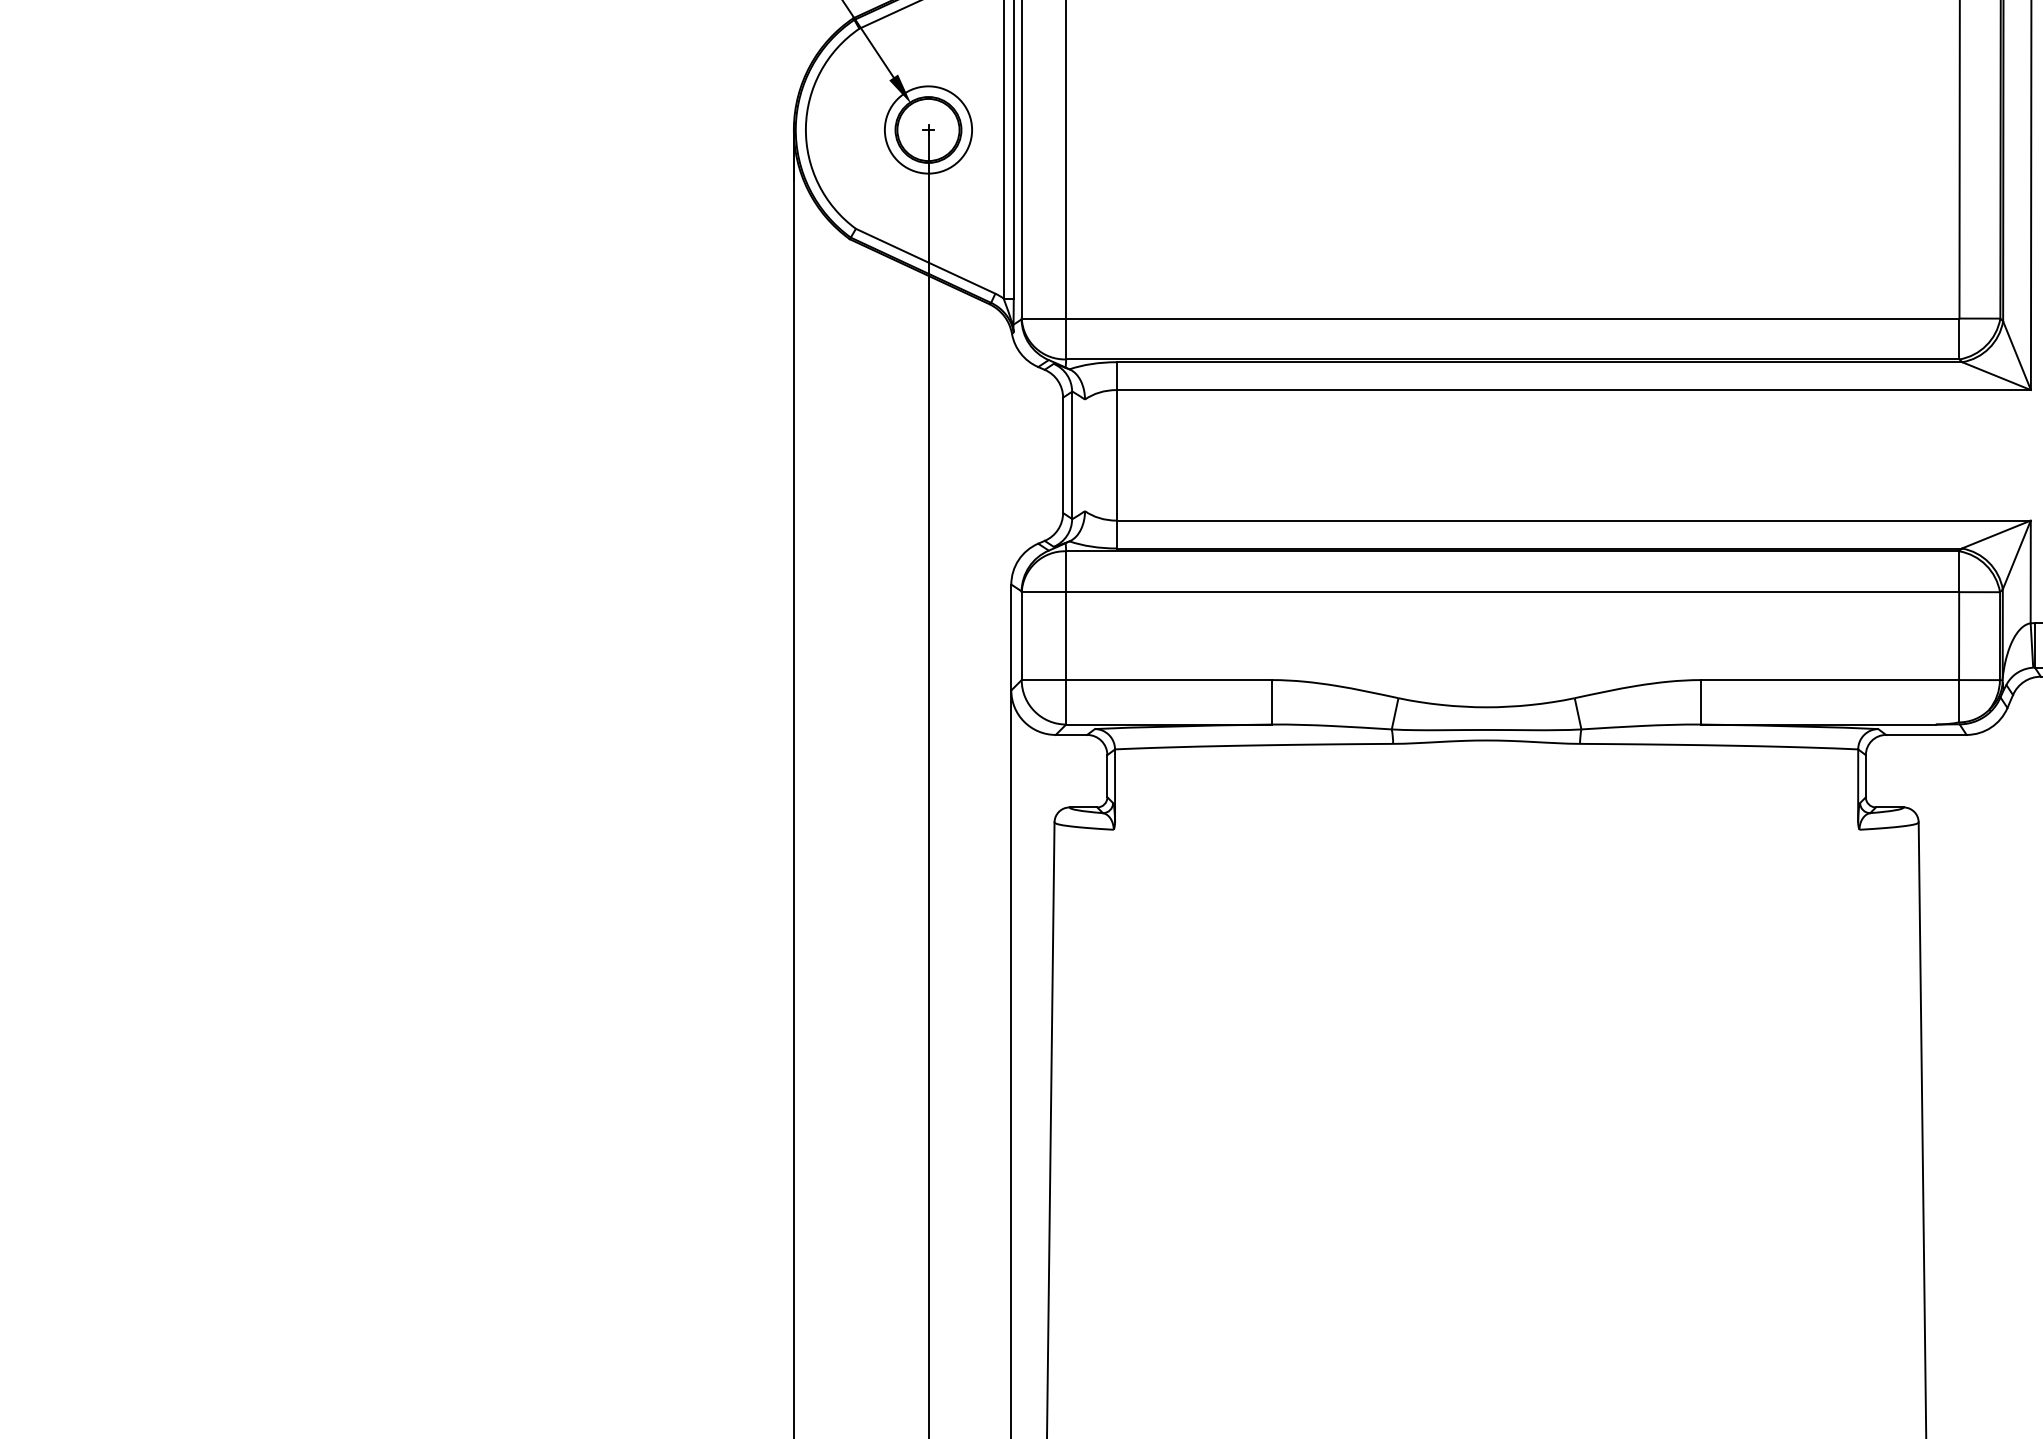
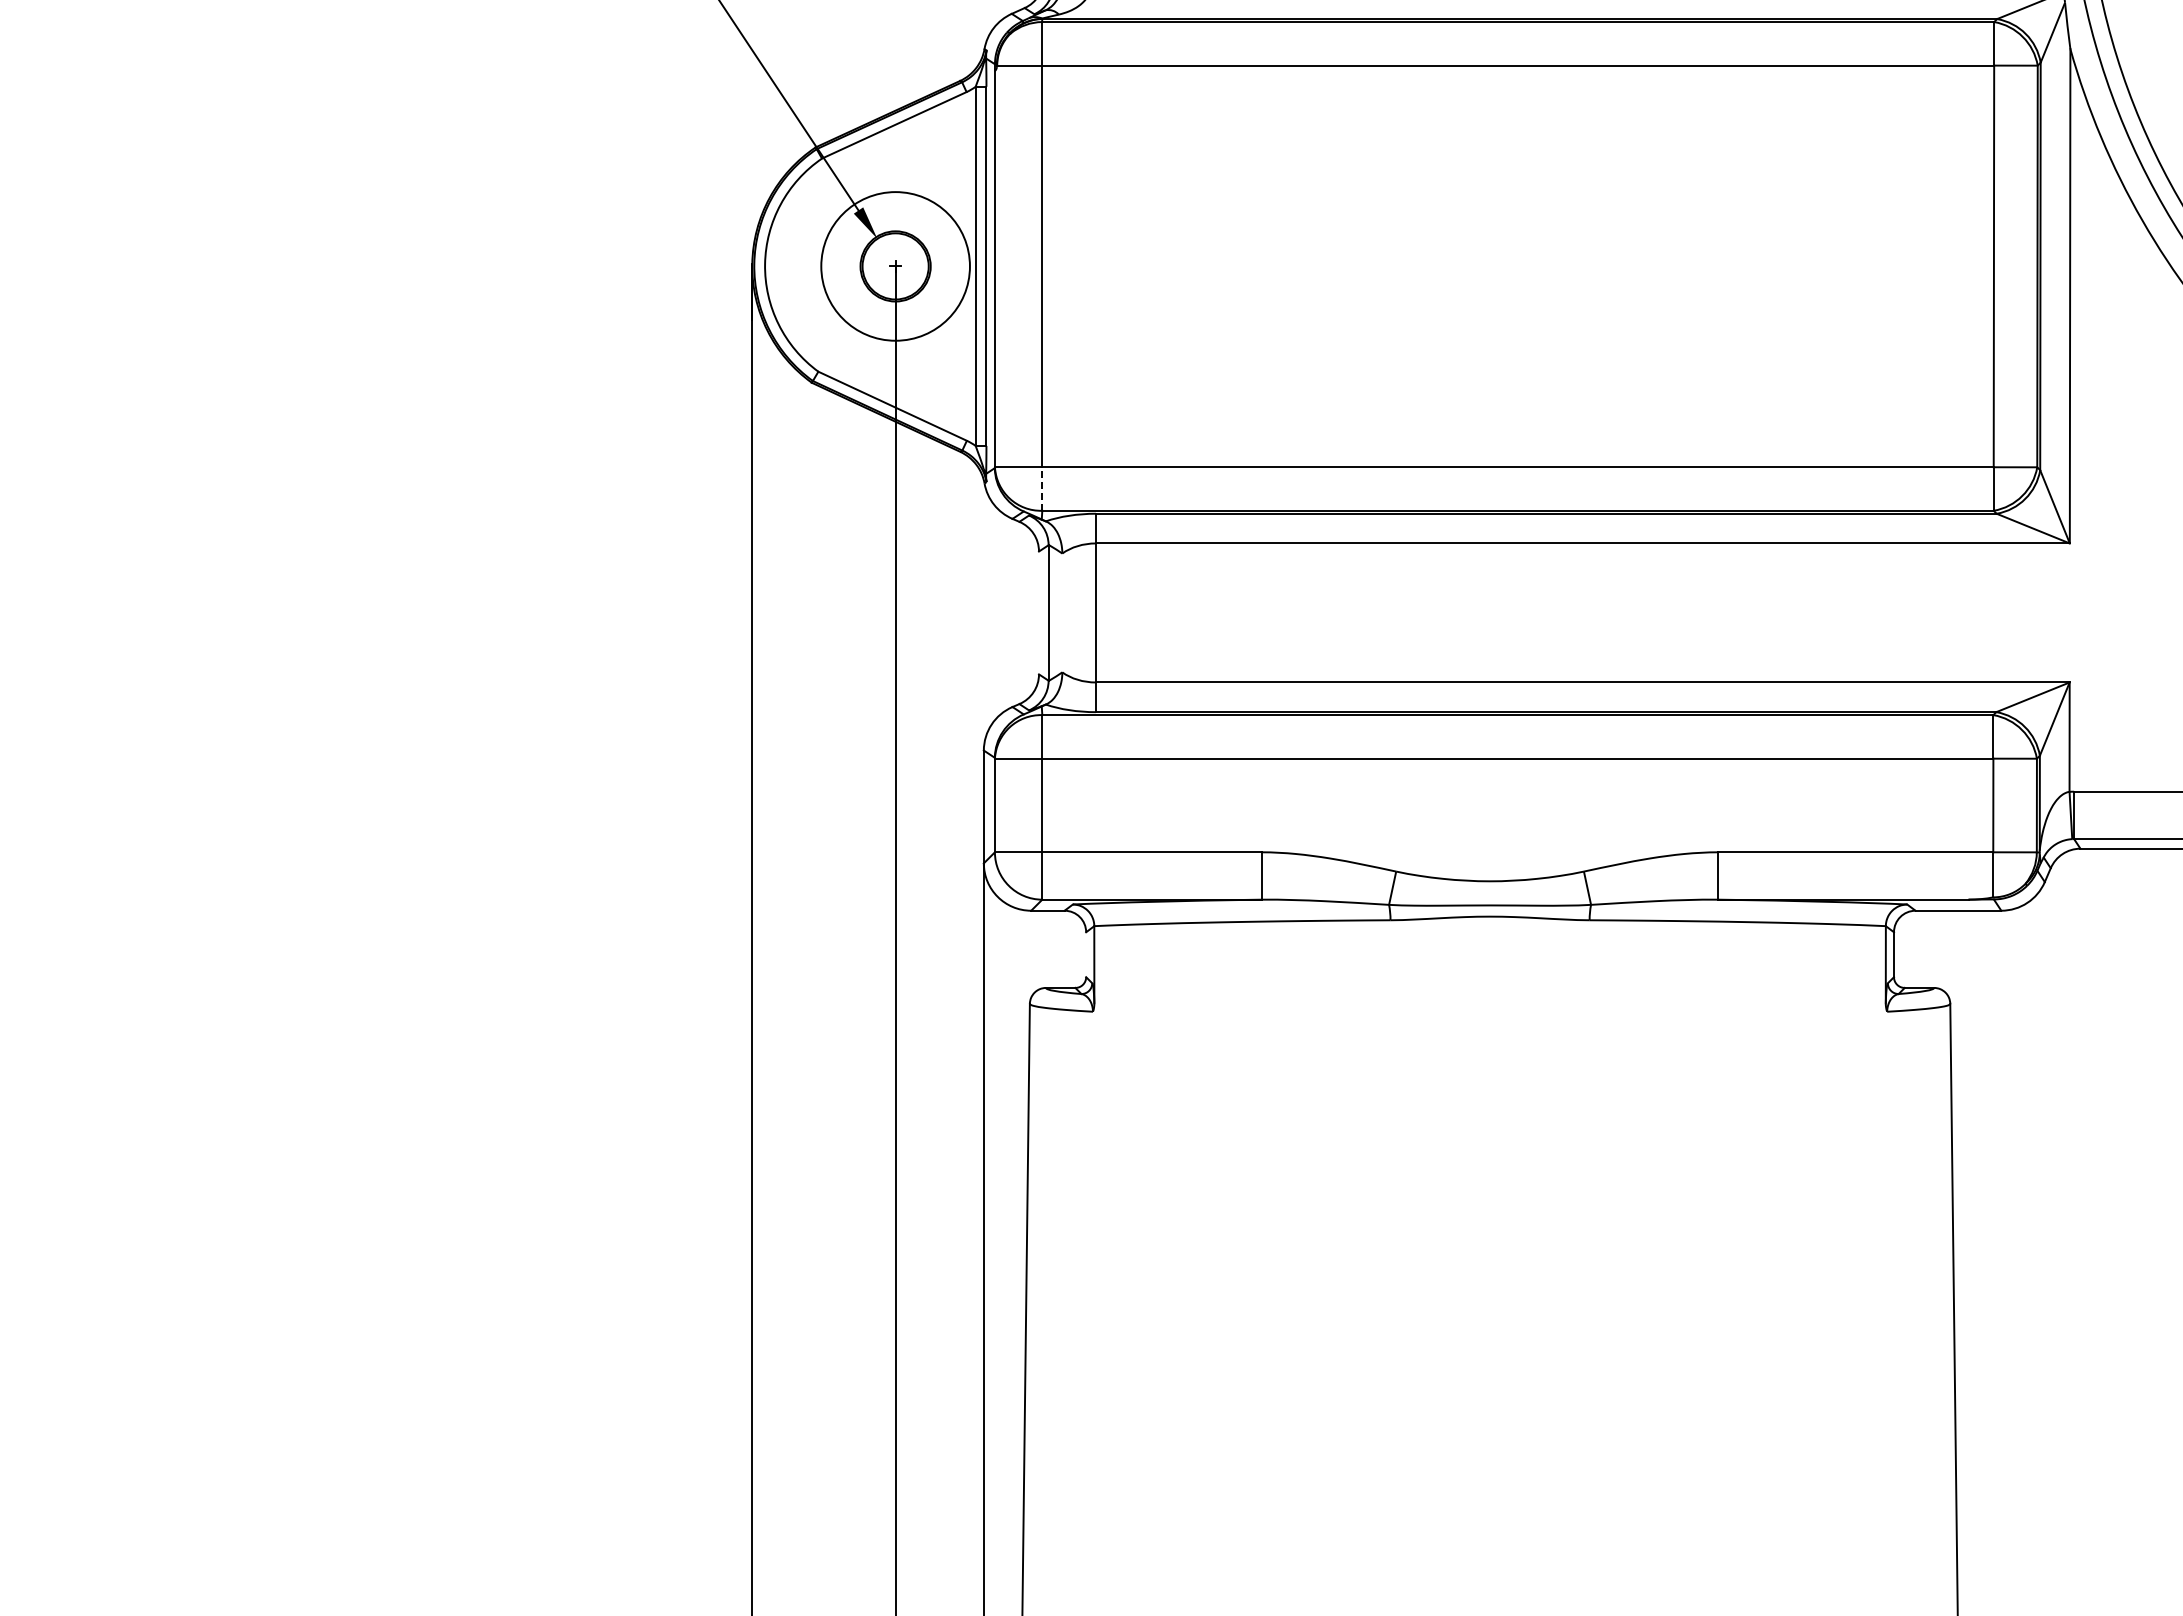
circle: (928, 129) -> (895, 265), size x1.6
line: (1066, 339) -> (1042, 489), solid -> dashed
line: (1063, 454) -> (1039, 612), removed
line: (1107, 776) -> (1086, 954), removed

